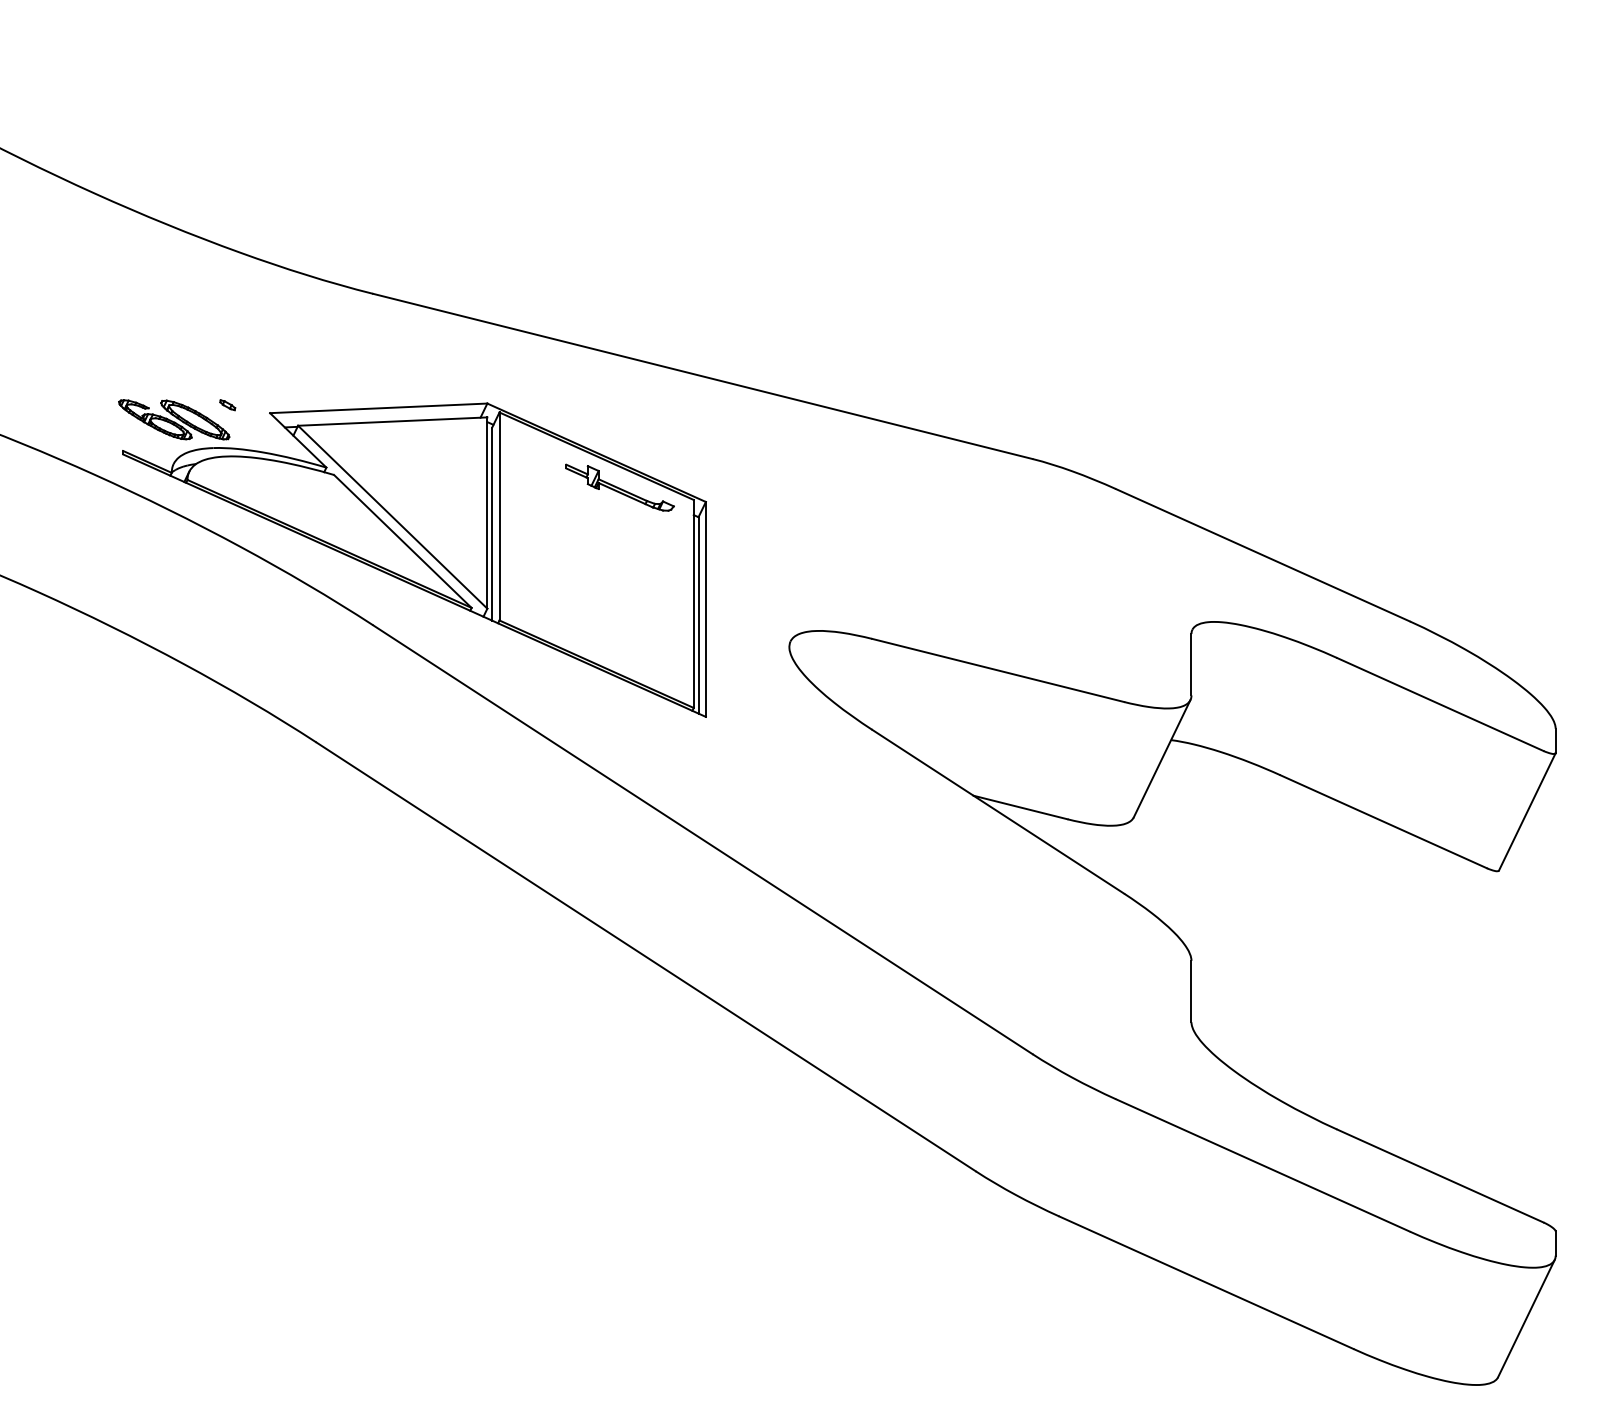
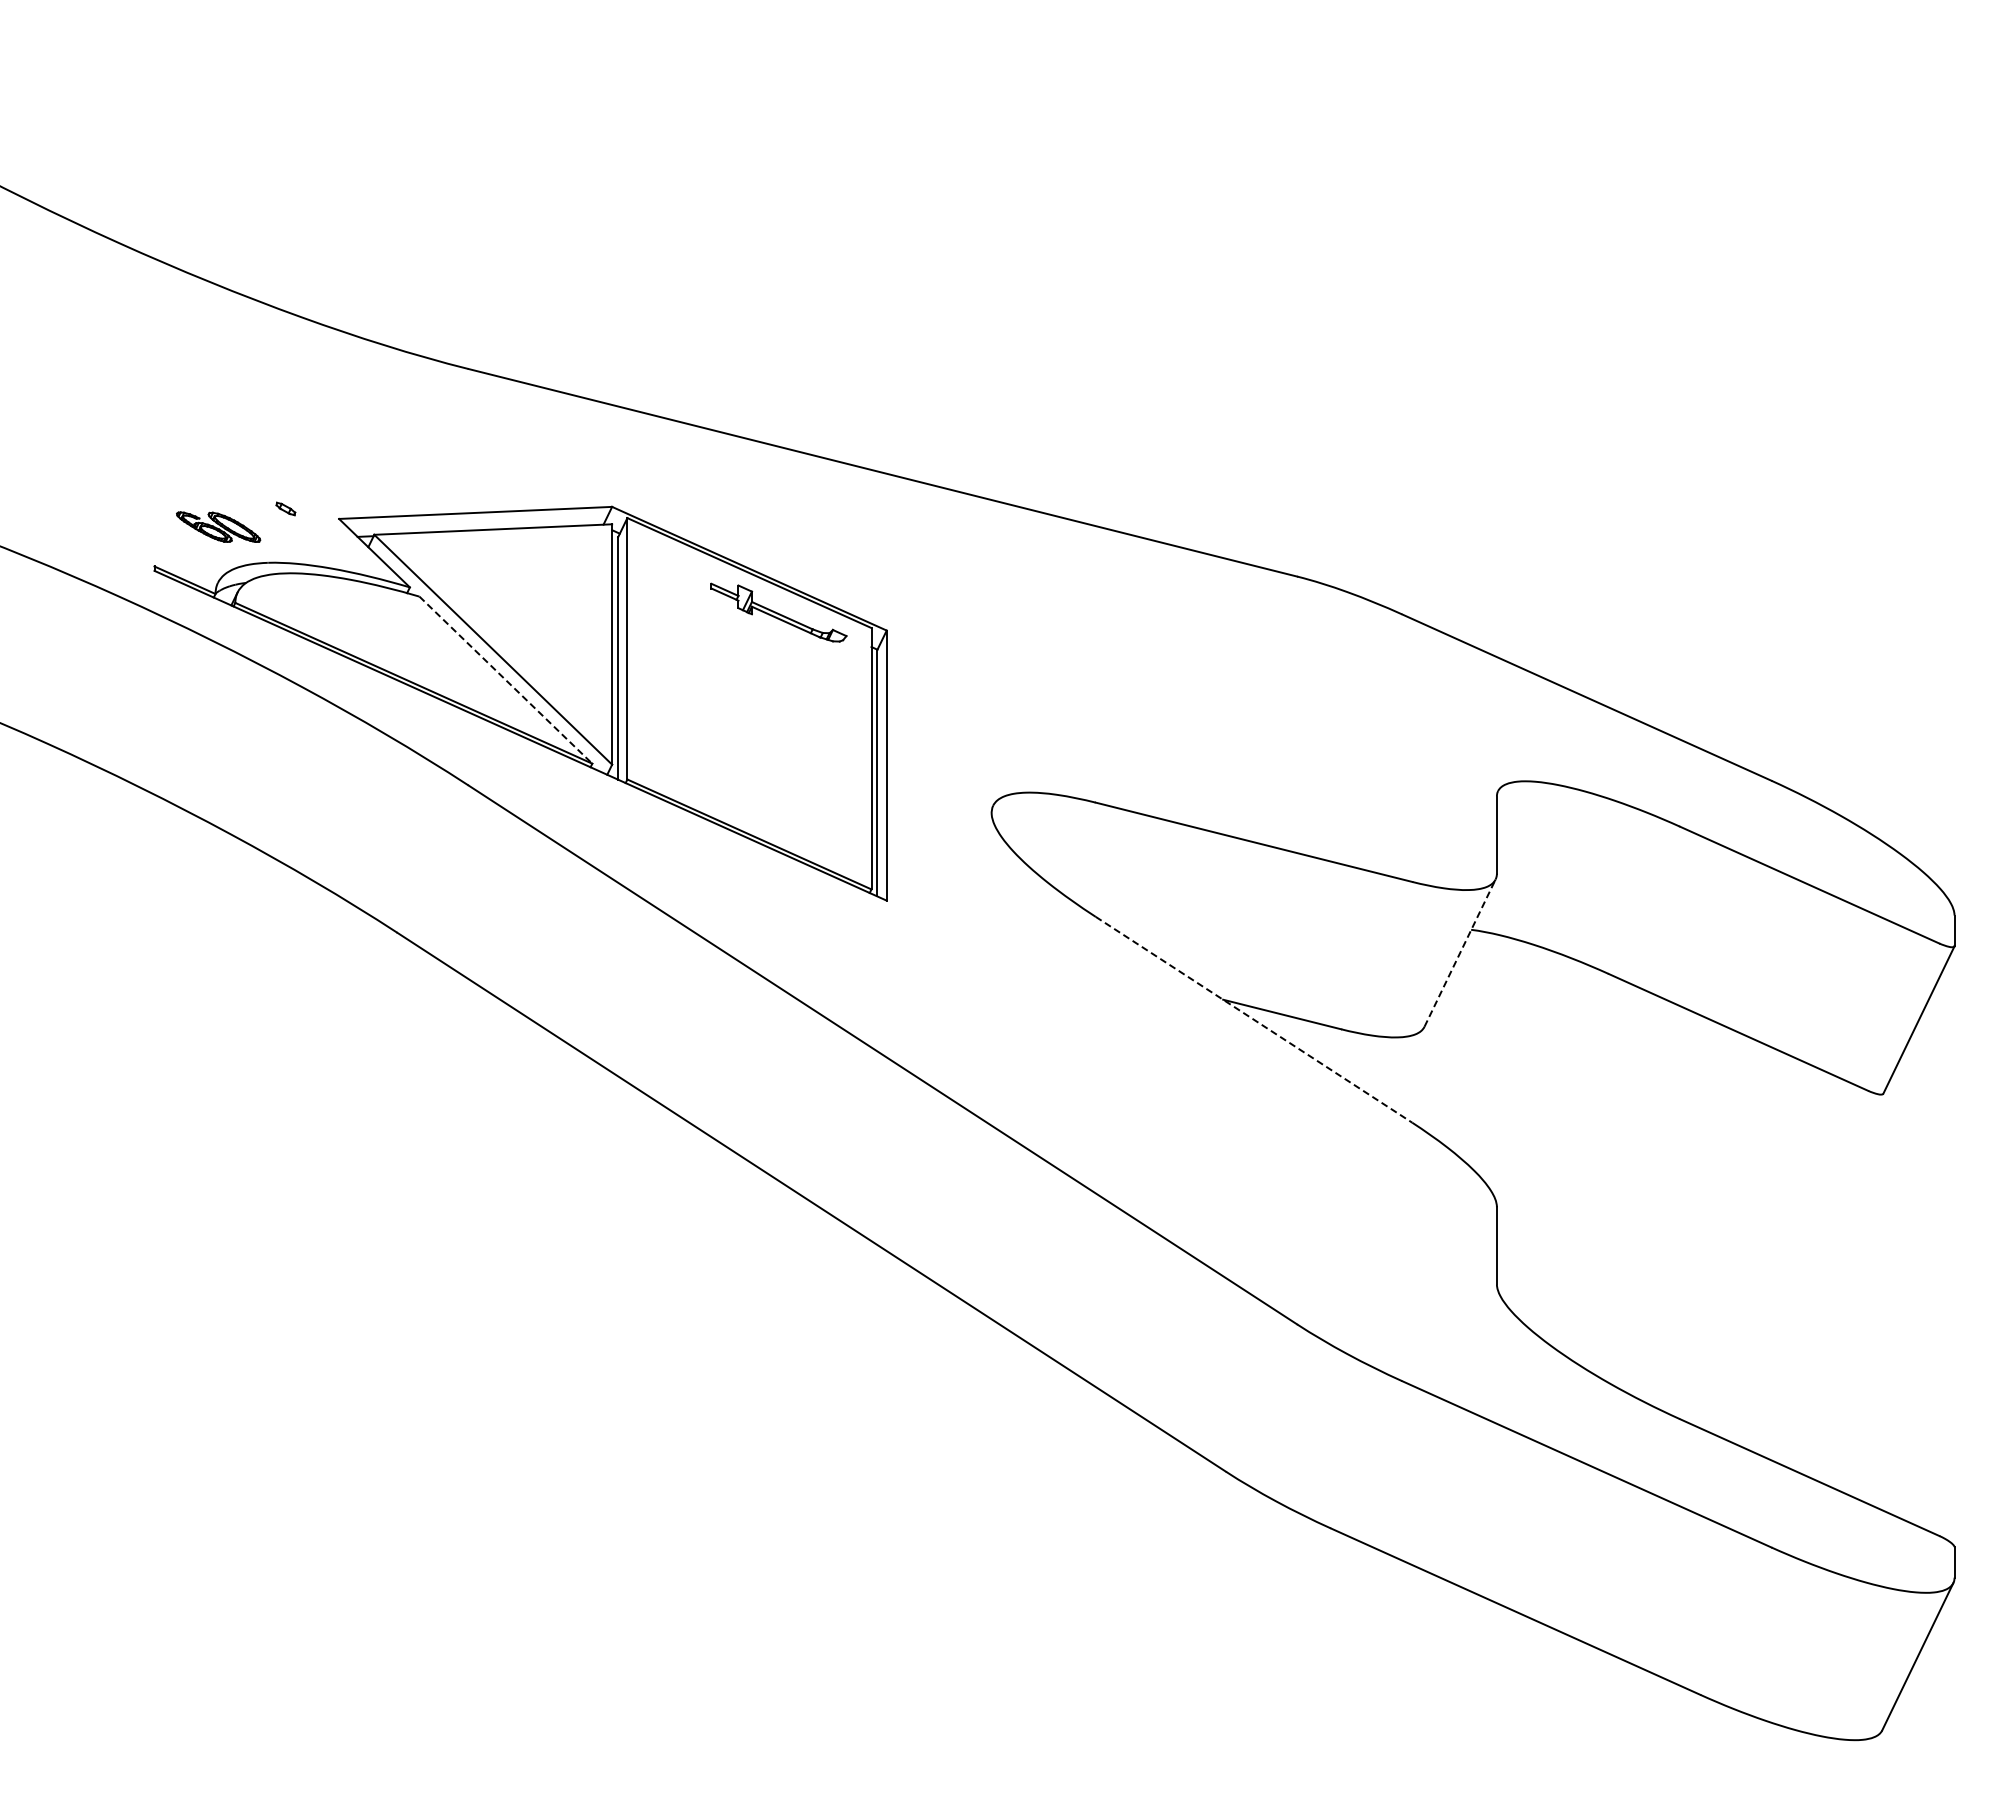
part: (174, 419) -> (218, 526), size x0.6
line: (403, 541) -> (506, 680), solid -> dashed
line: (1162, 758) -> (1460, 953), solid -> dashed
line: (998, 811) -> (1254, 1019), solid -> dashed

